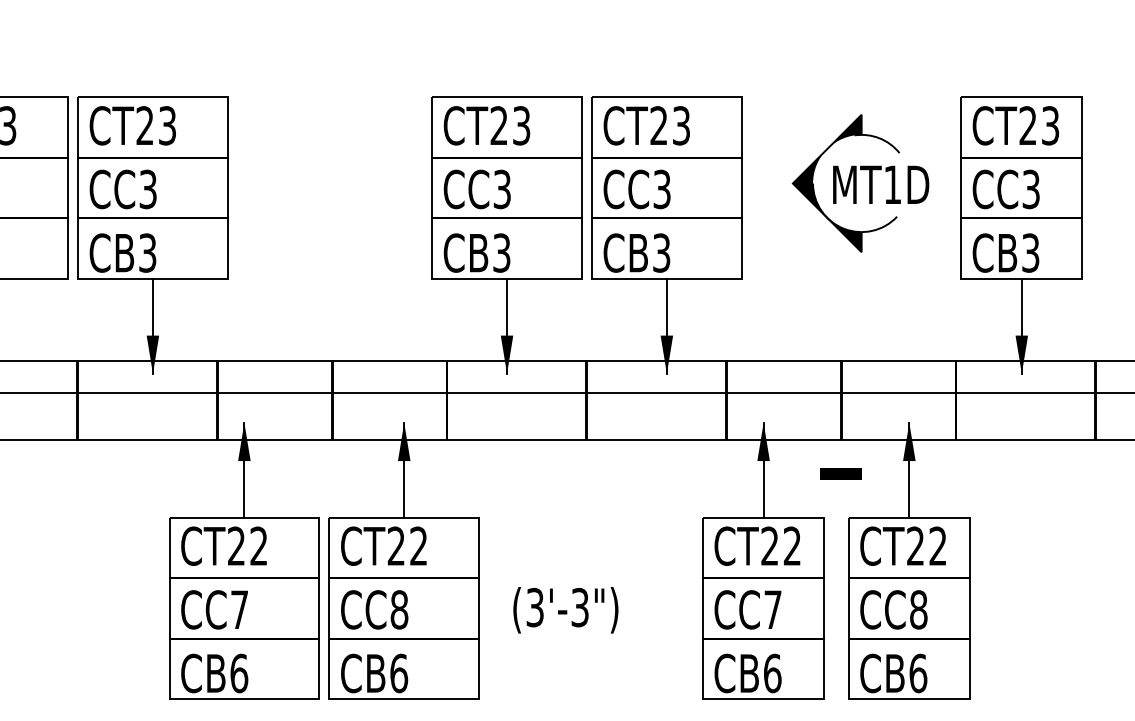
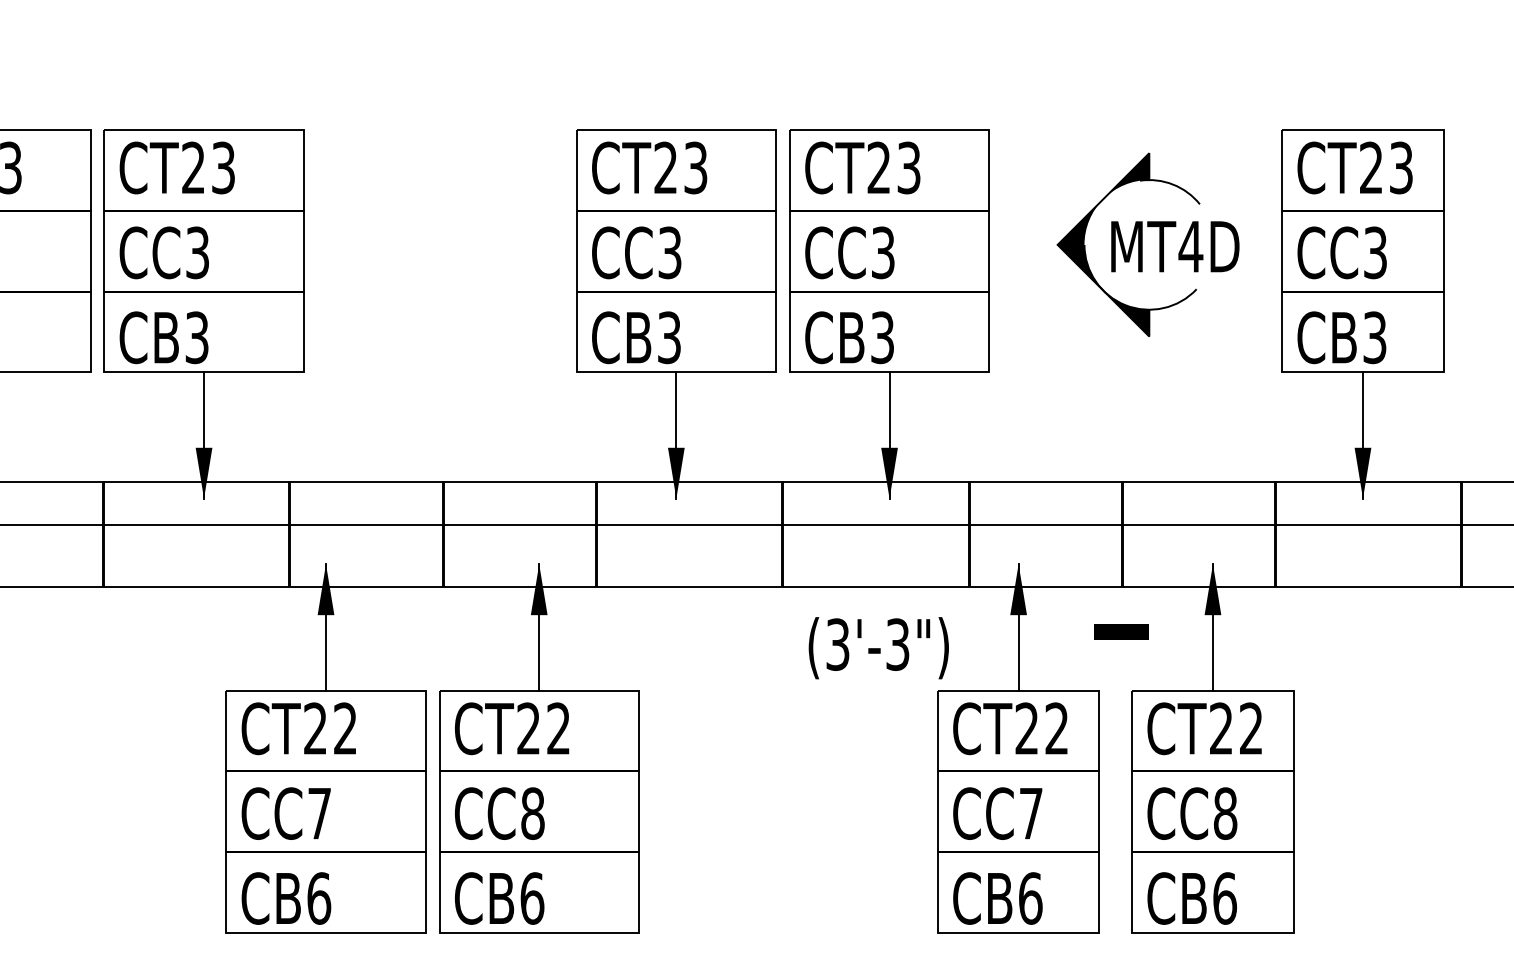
text: (892, 184) -> (1190, 246), MT1D -> MT4D
text: (565, 610) -> (878, 648), moved

